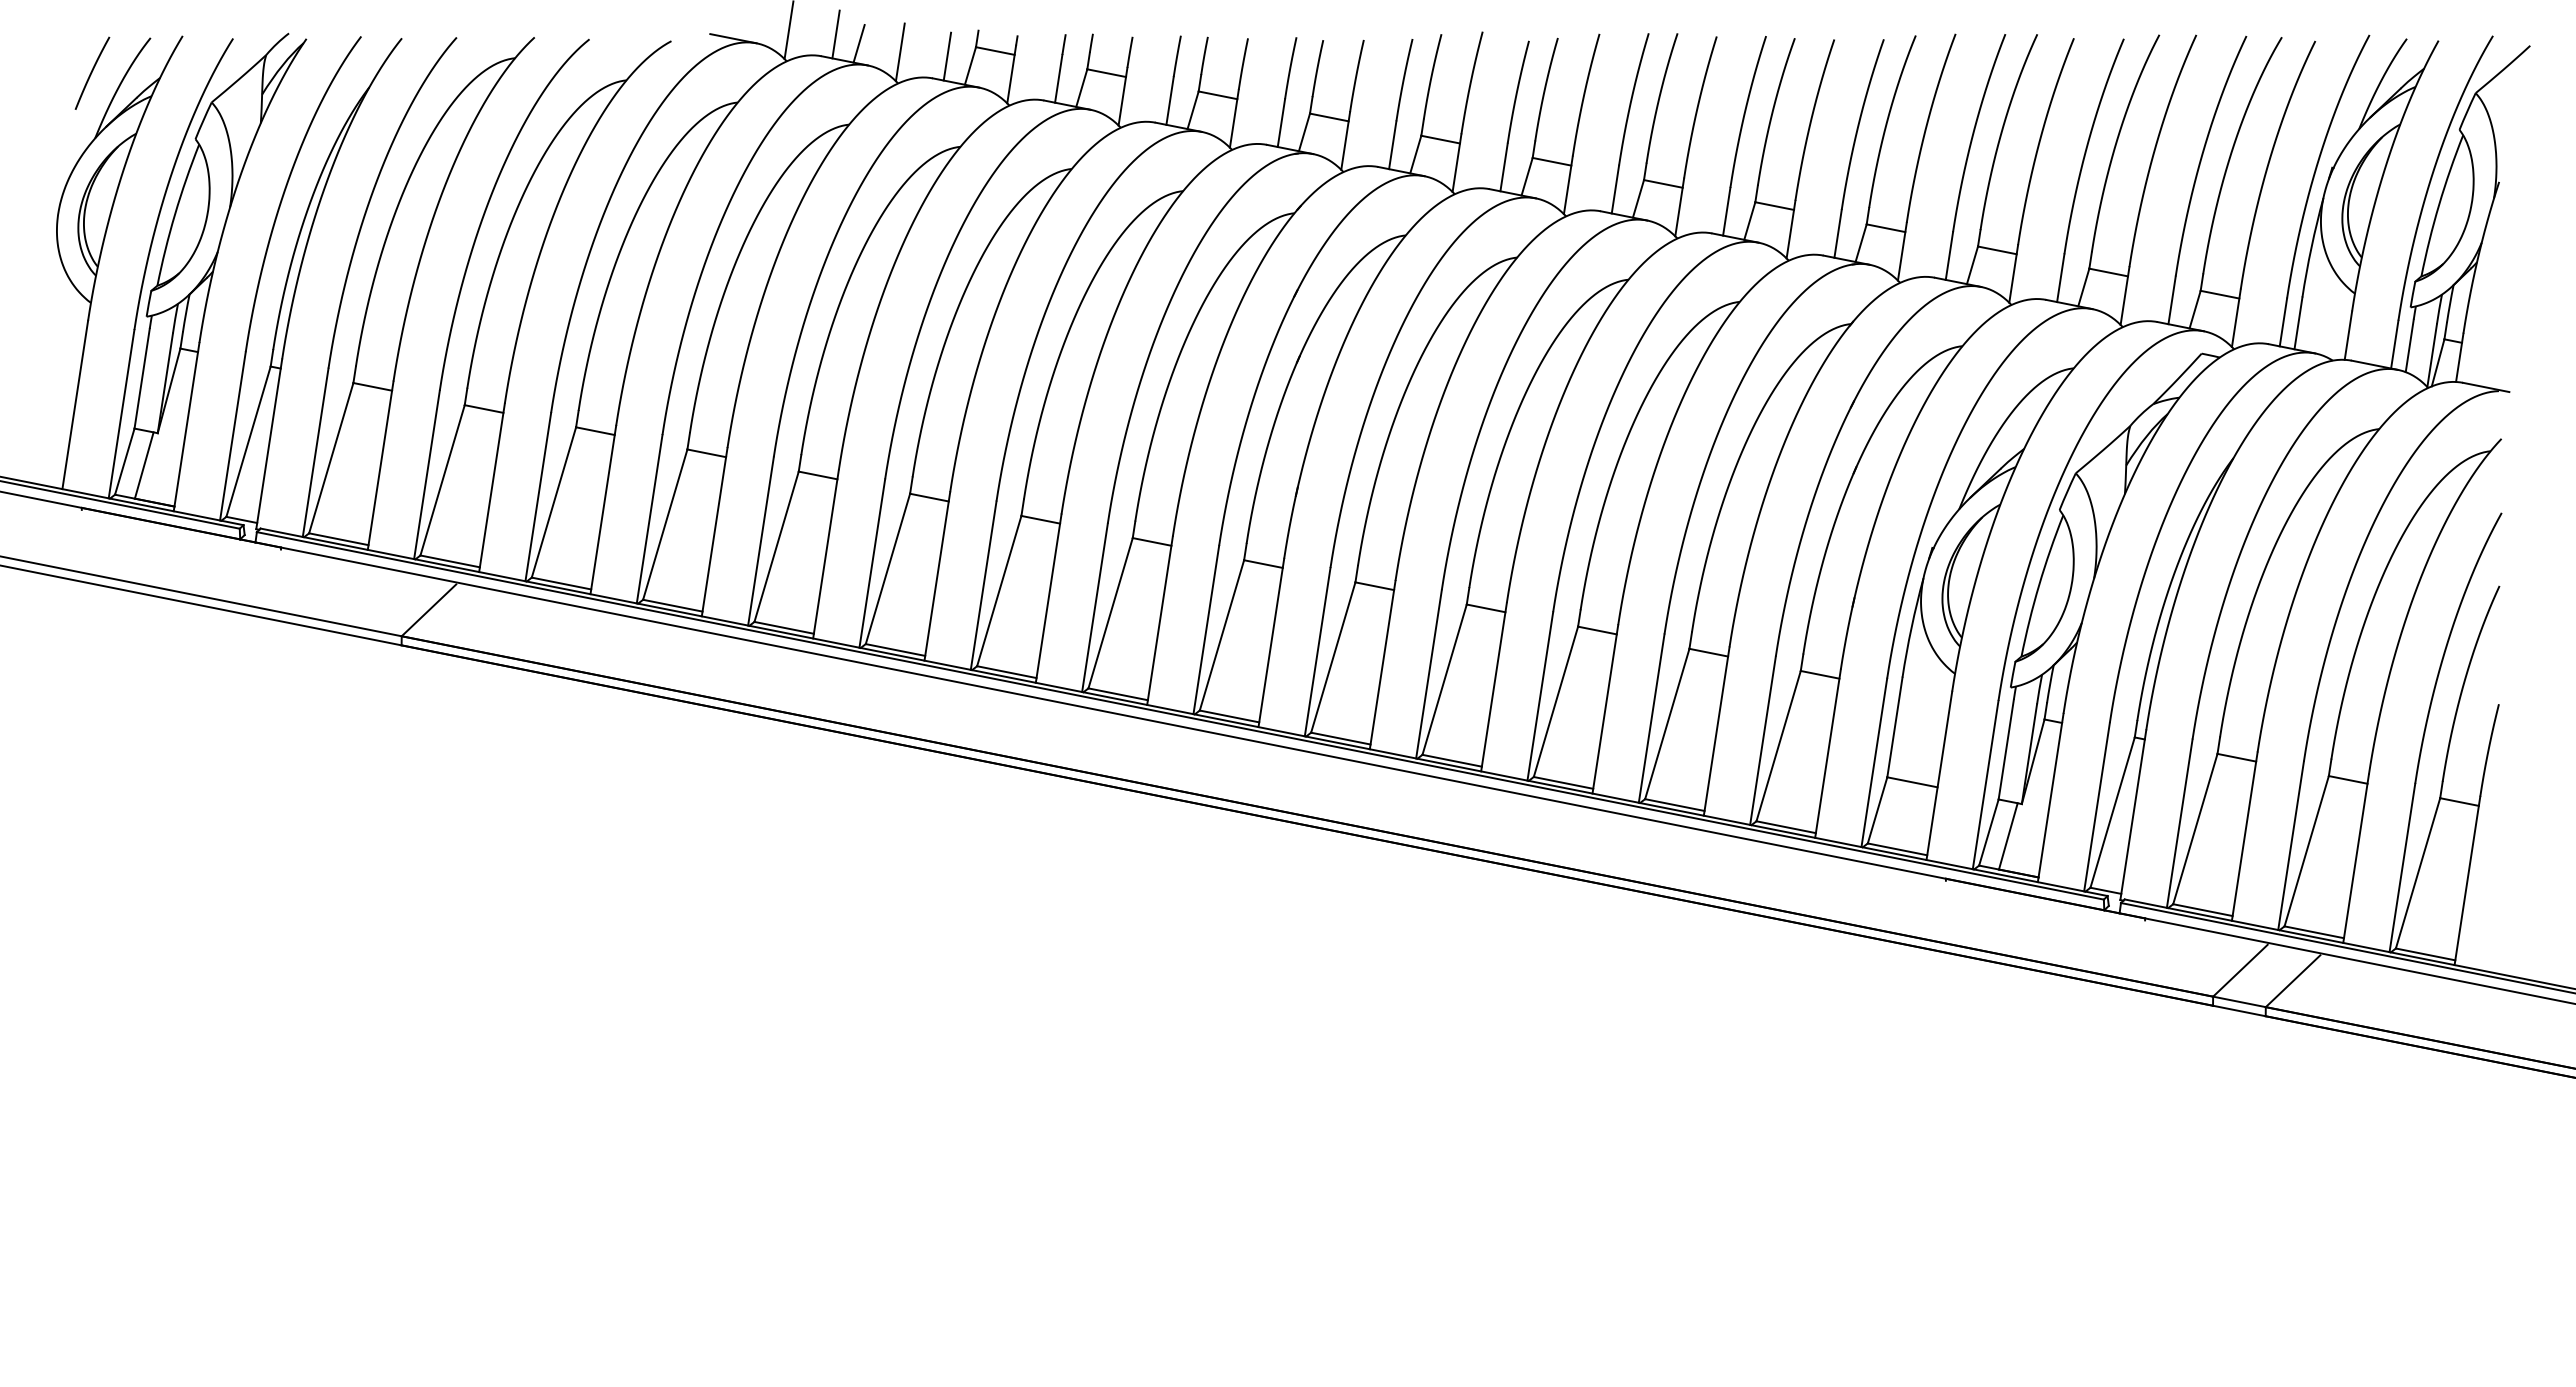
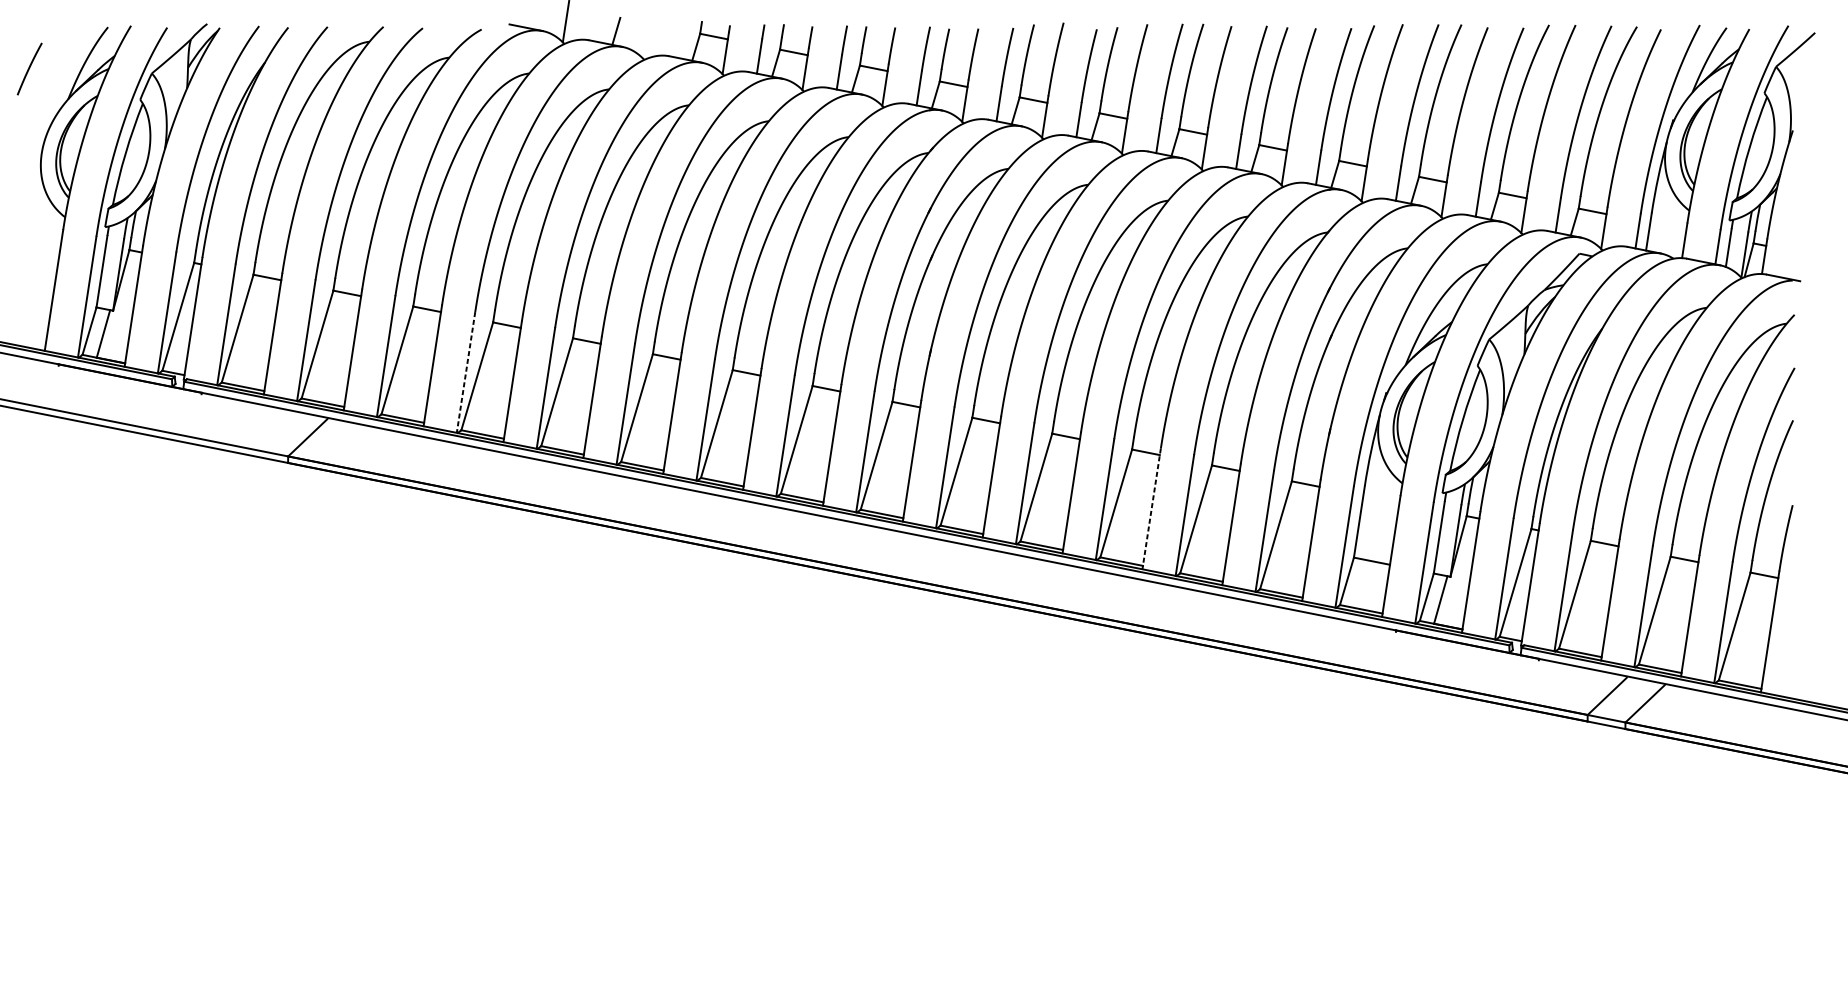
line: (835, 34) -> (599, 24), removed
line: (899, 52) -> (645, 37), removed
line: (947, 56) -> (679, 40), removed
curve: (92, 72) -> (29, 68), moved
line: (649, 519) -> (465, 372), solid -> dashed
line: (1605, 709) -> (1151, 508), solid -> dashed

